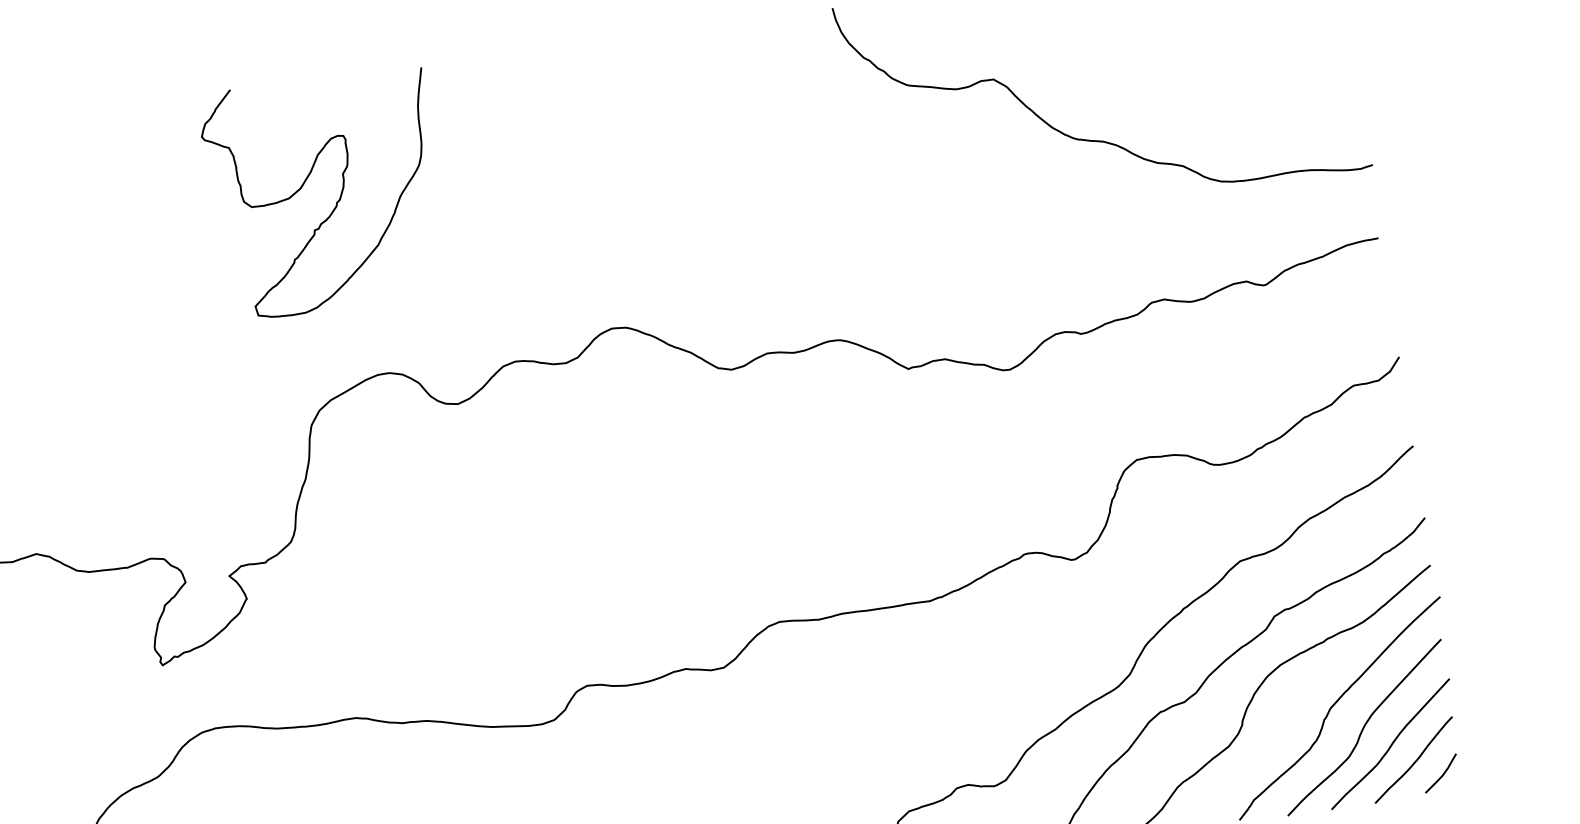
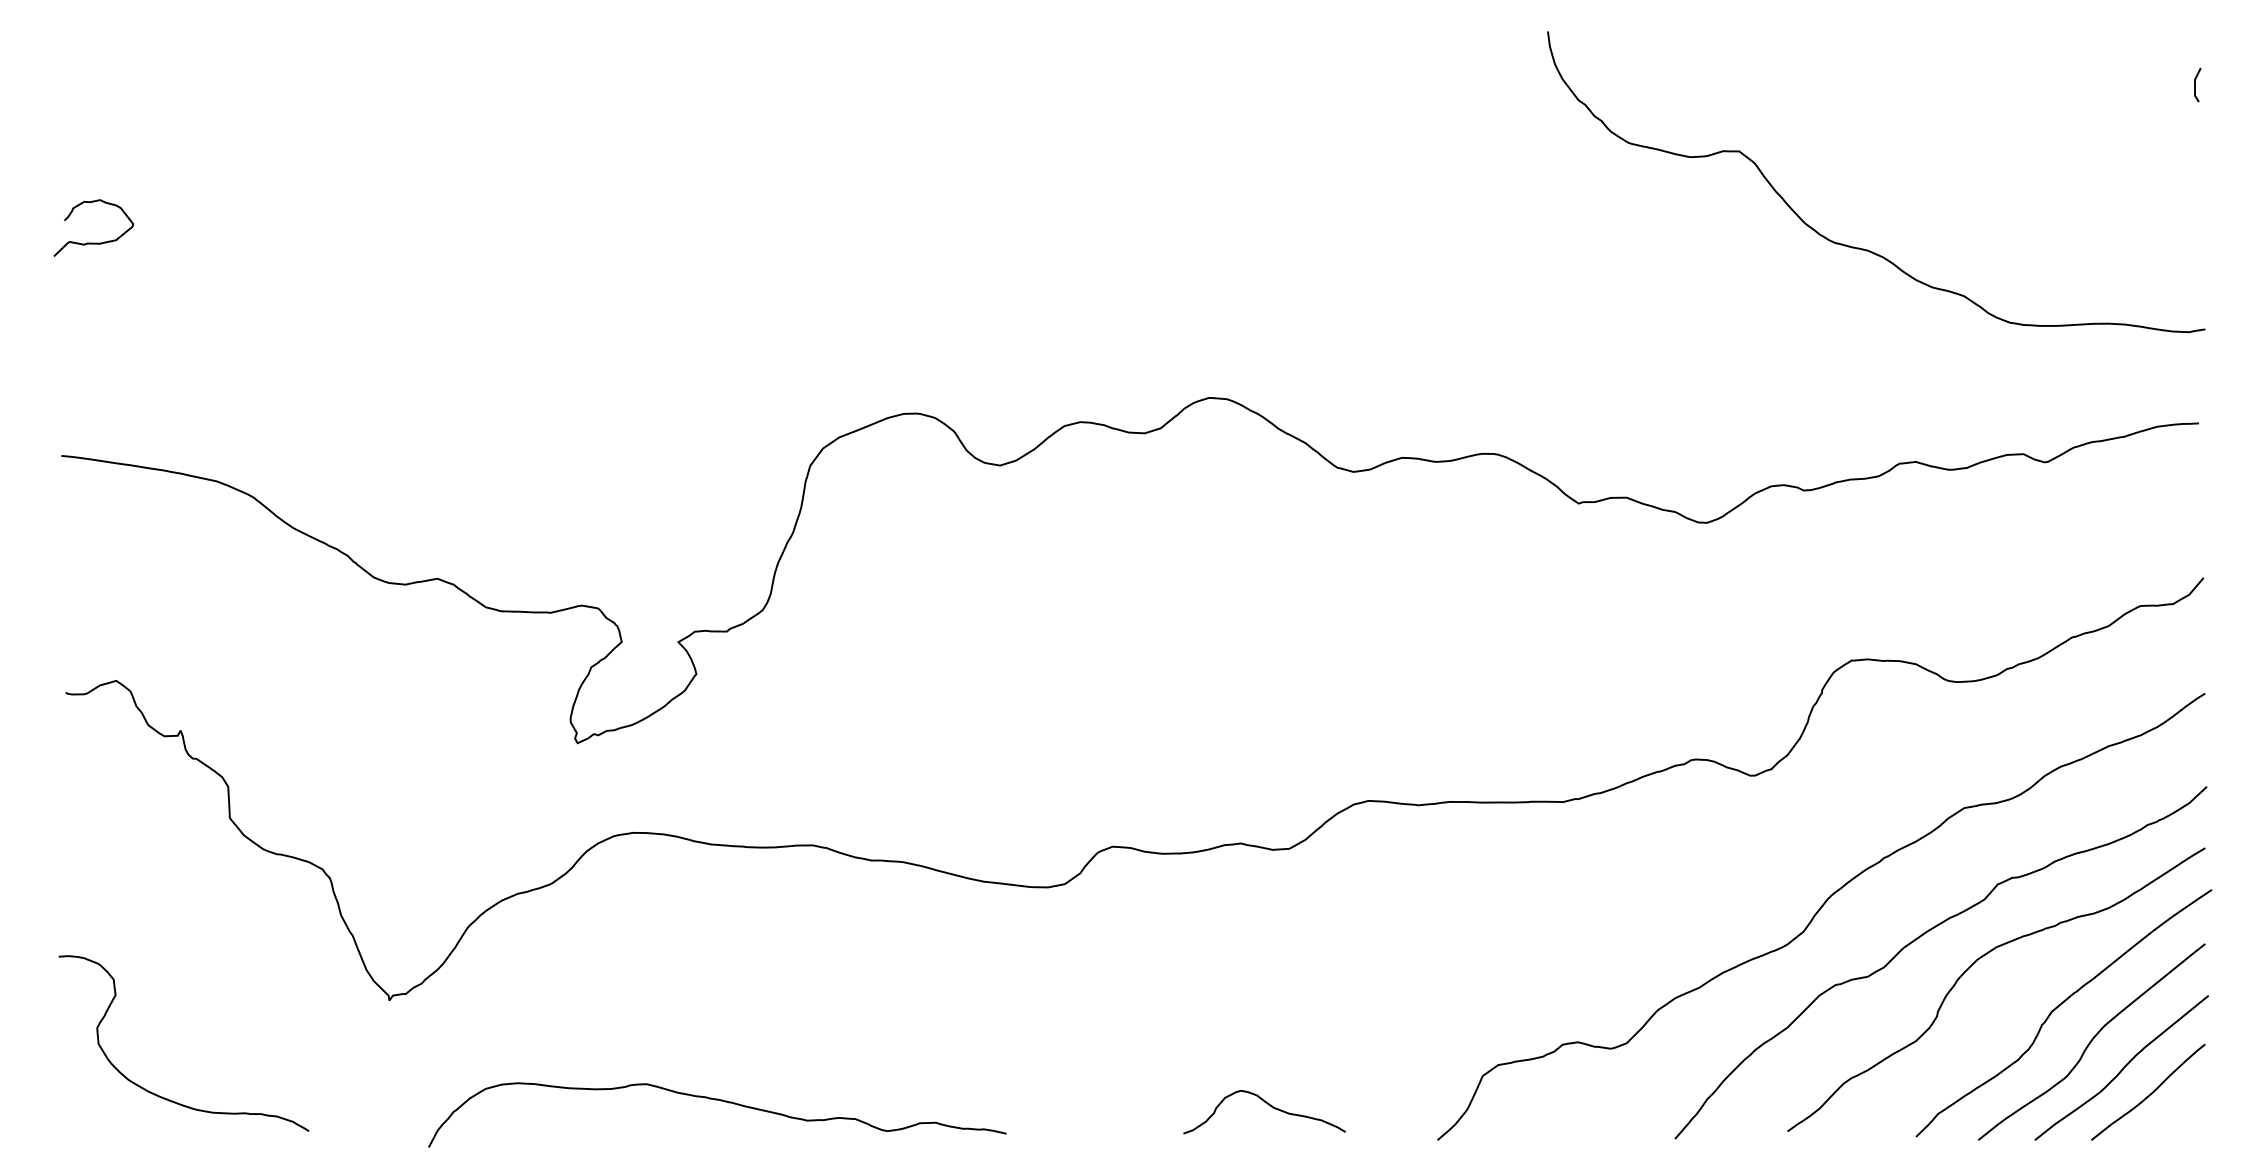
curve: (336, 201) -> (883, 186), removed
curve: (1442, 774) -> (2182, 1115), removed

